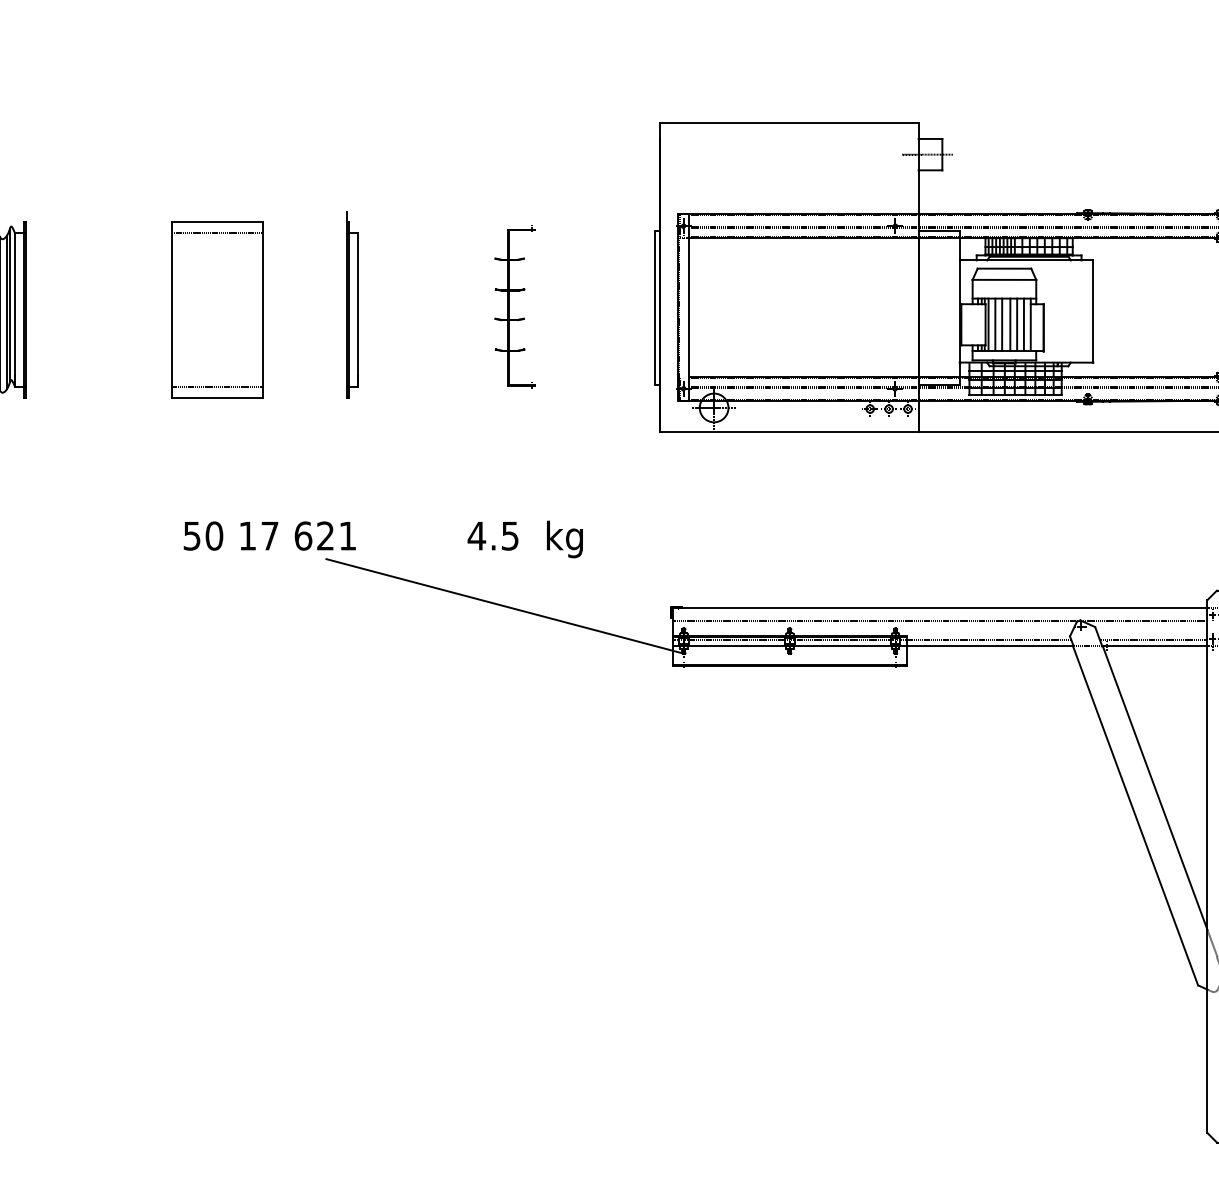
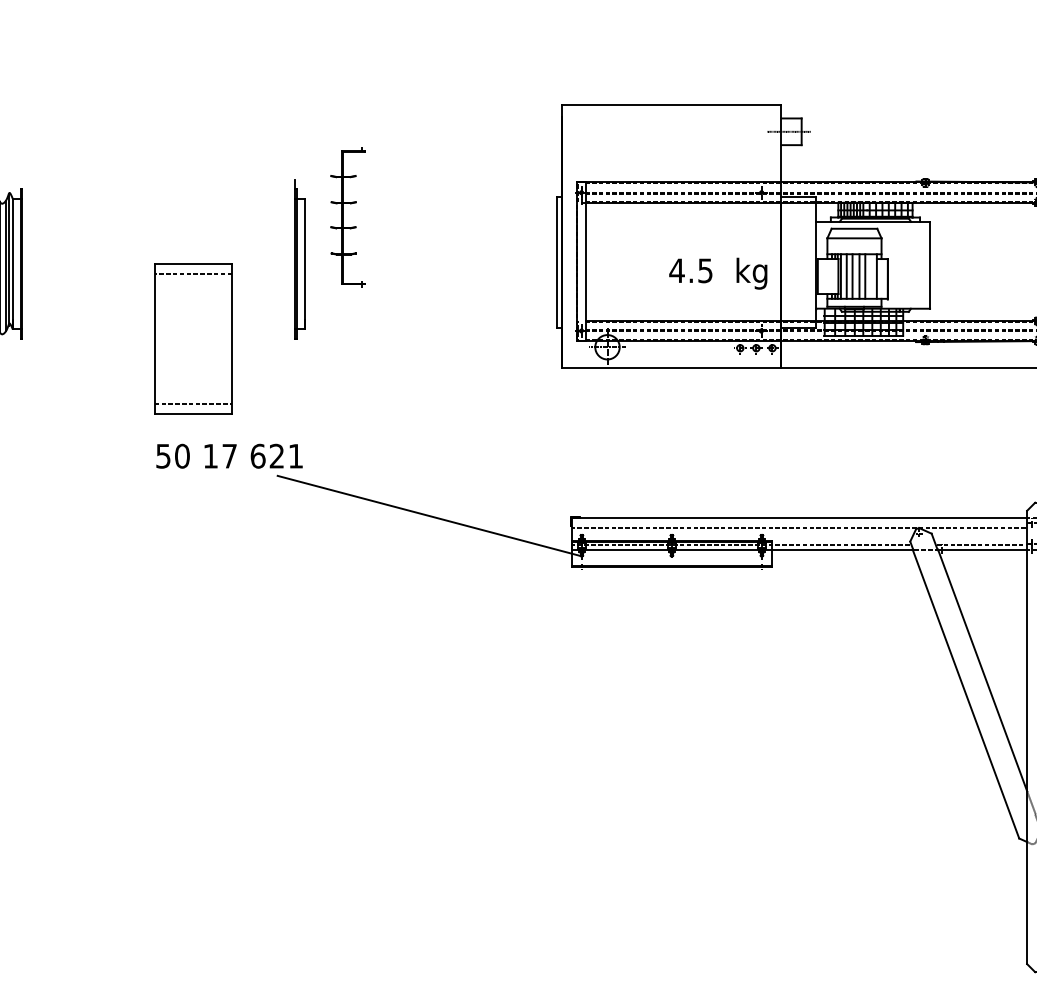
part: (514, 306) -> (347, 216), moved
part: (217, 309) -> (193, 338), moved
line: (1023, 324) -> (870, 276), removed
text: (524, 539) -> (717, 273), moved

